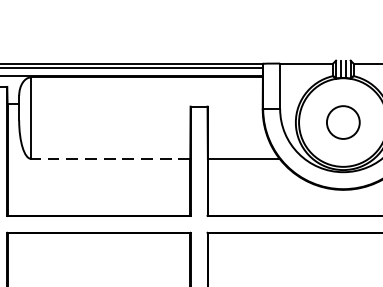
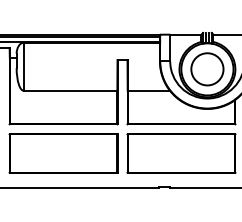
circle: (343, 122) -> (207, 69), size x1.67
line: (110, 158) -> (70, 90), dashed -> solid

